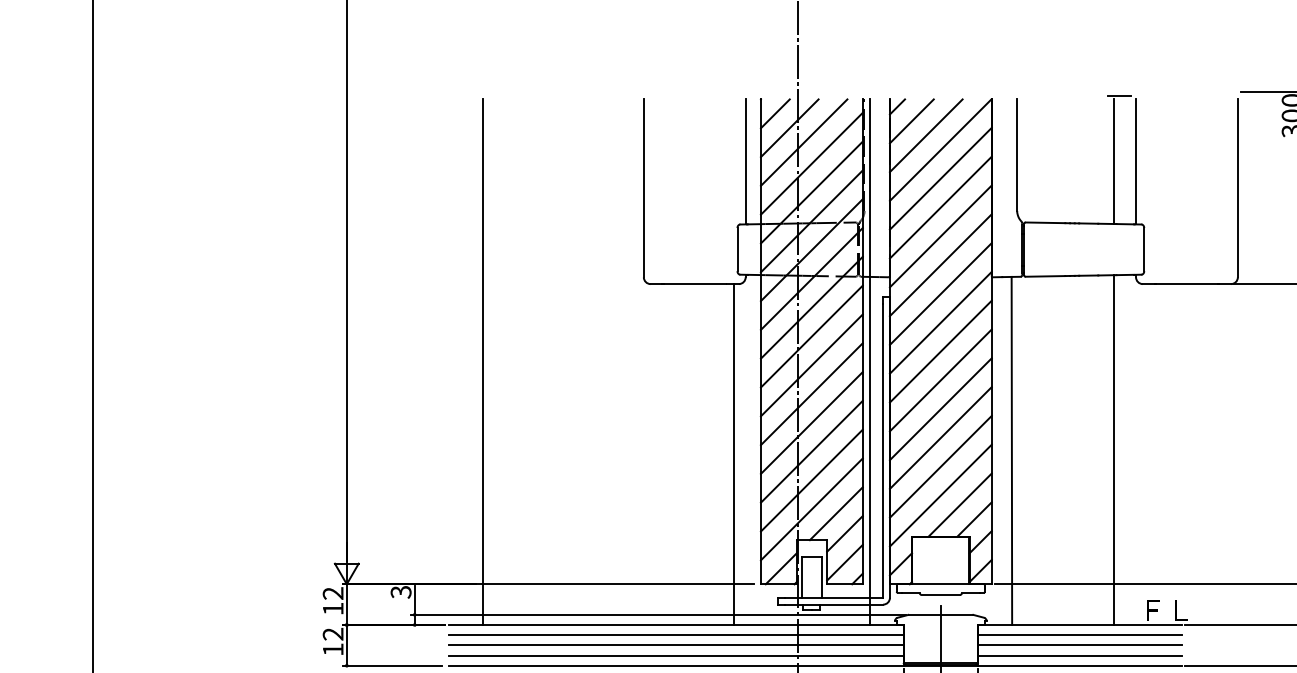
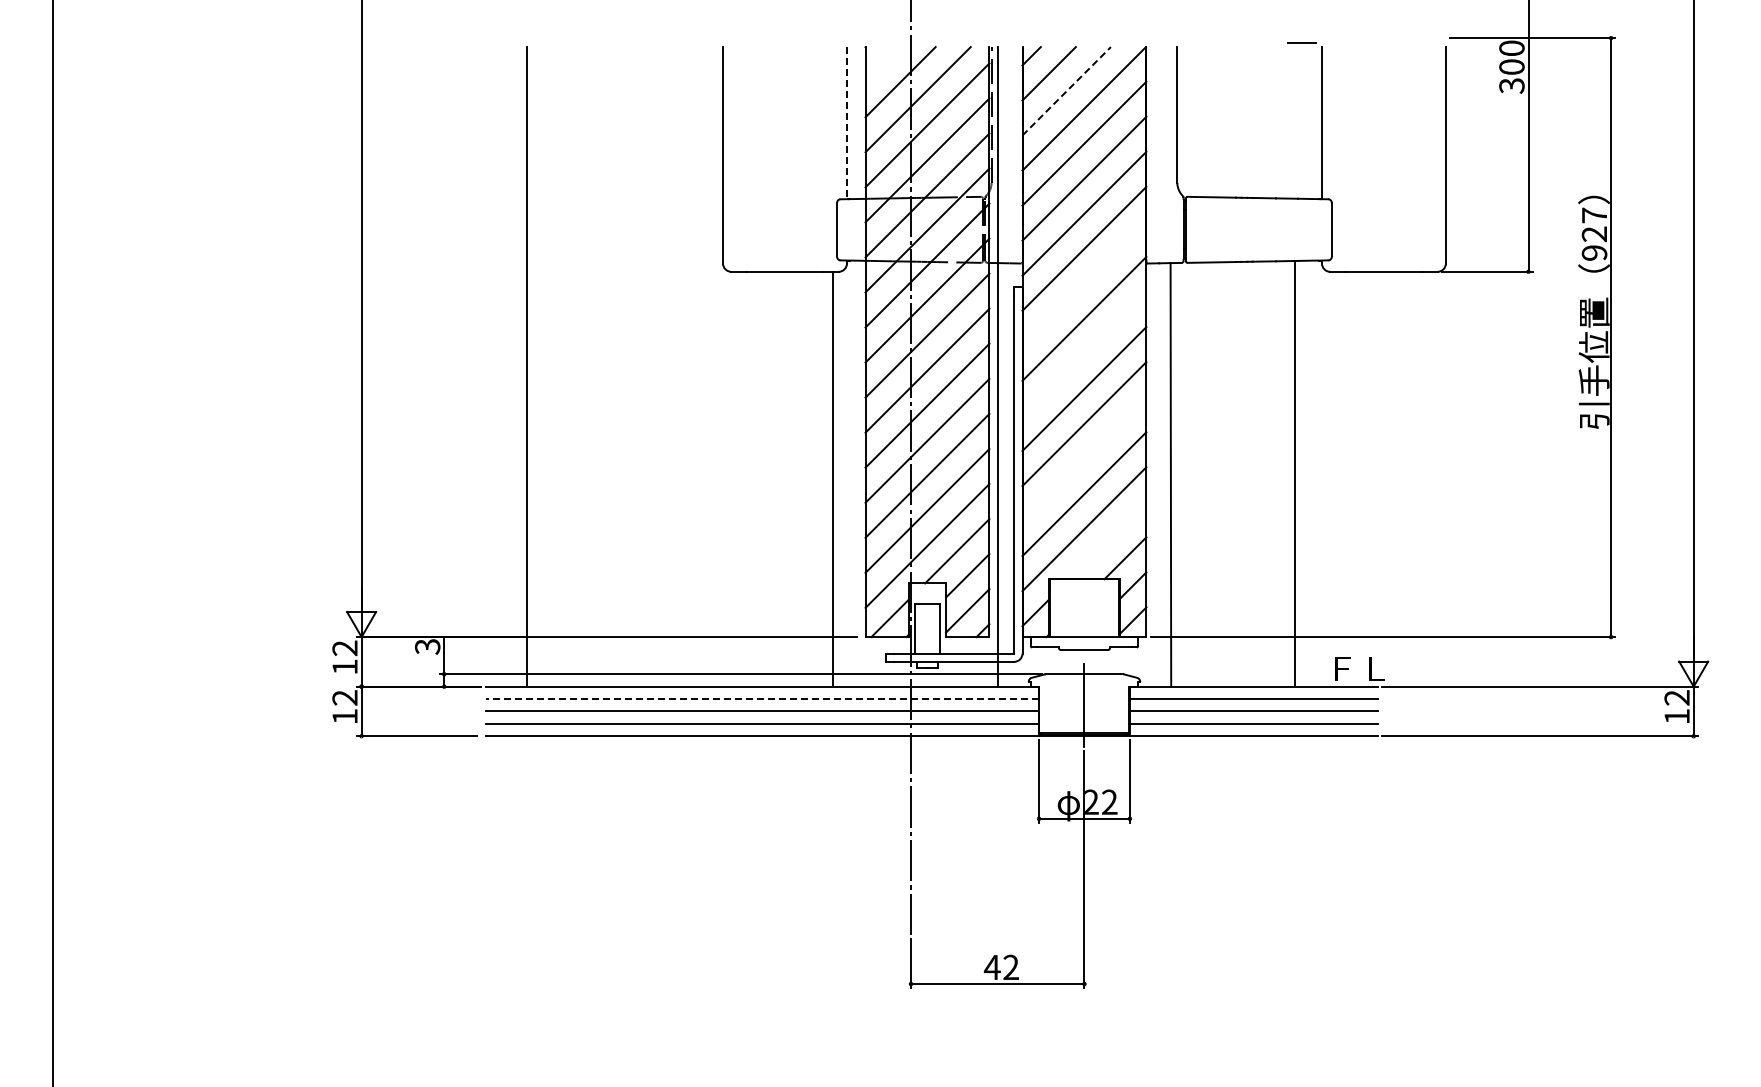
line: (774, 113) -> (882, 64), removed
line: (926, 135) -> (1066, 91), solid -> dashed
line: (1114, 161) -> (1295, 122), removed
line: (745, 162) -> (846, 123), solid -> dashed
line: (940, 293) -> (1084, 283), removed
line: (940, 351) -> (1084, 353), removed
line: (940, 438) -> (1084, 459), removed
line: (959, 504) -> (1107, 540), removed
line: (676, 635) -> (762, 699), solid -> dashed

